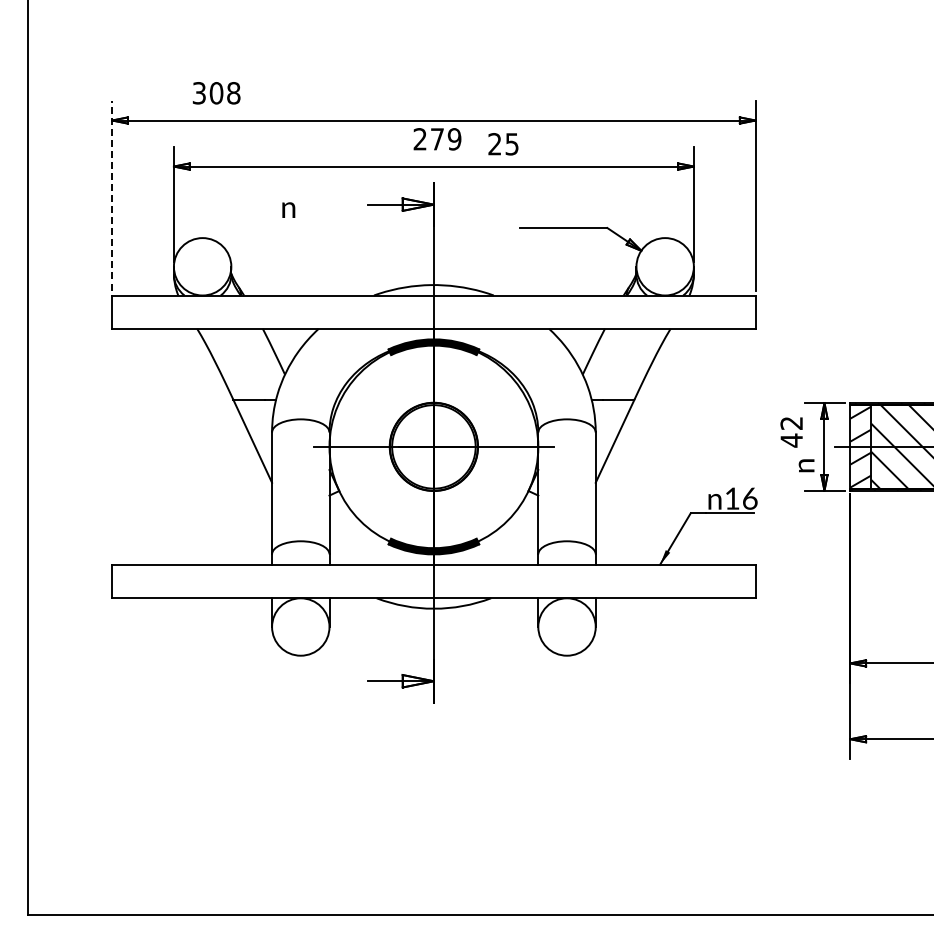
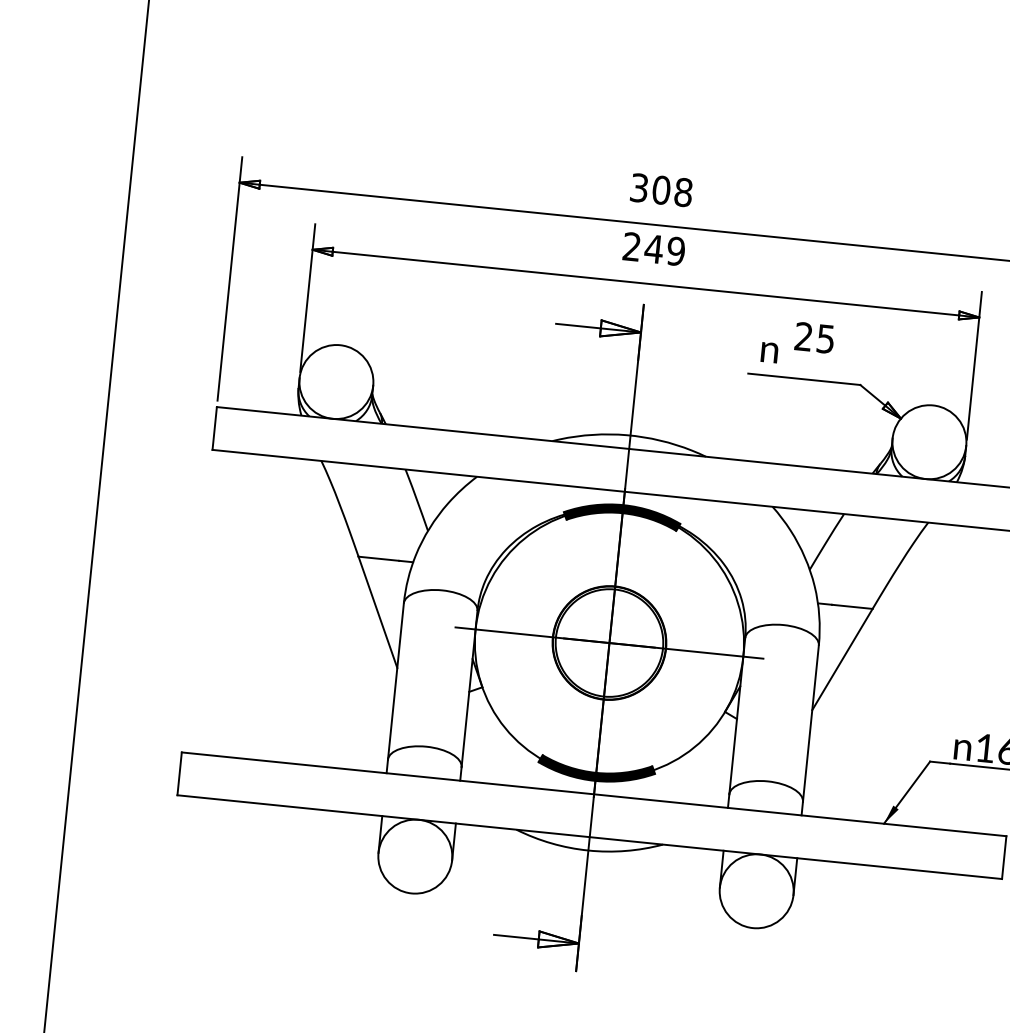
text: (216, 93) -> (661, 190), moved
text: (437, 139) -> (654, 249), 279 -> 249
text: (503, 144) -> (814, 338), moved
line: (112, 195) -> (230, 278), dashed -> solid
text: (288, 209) -> (769, 351), moved

